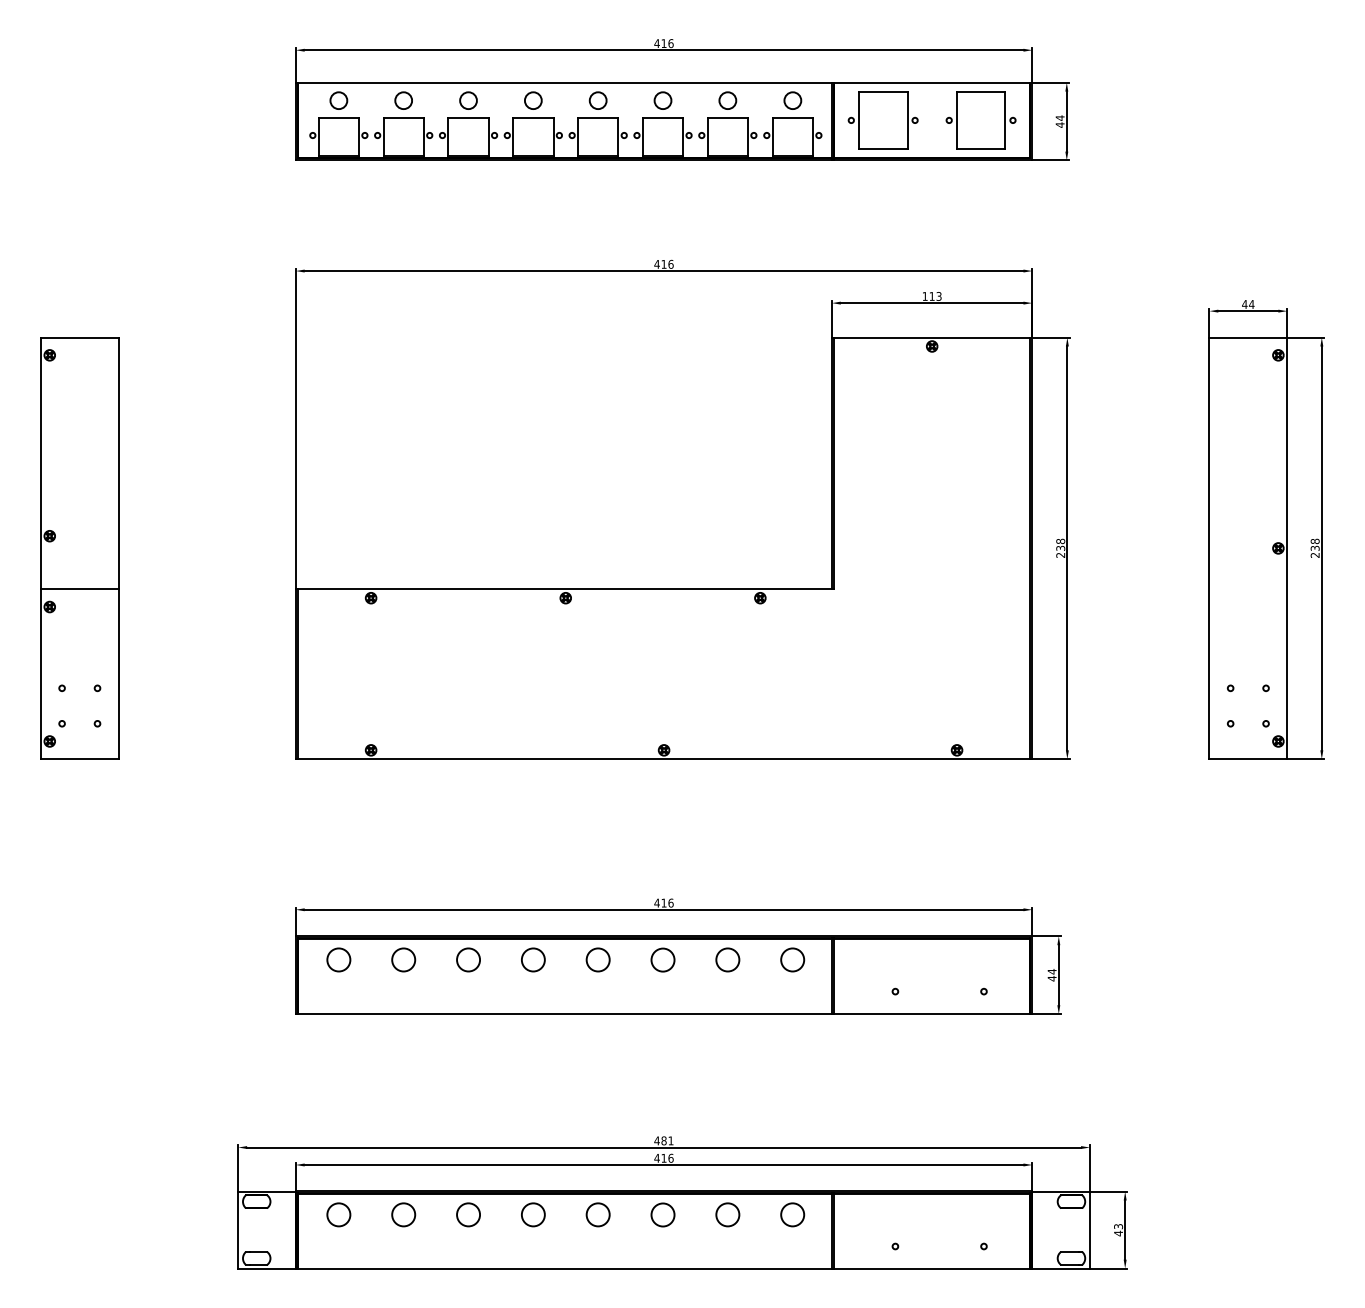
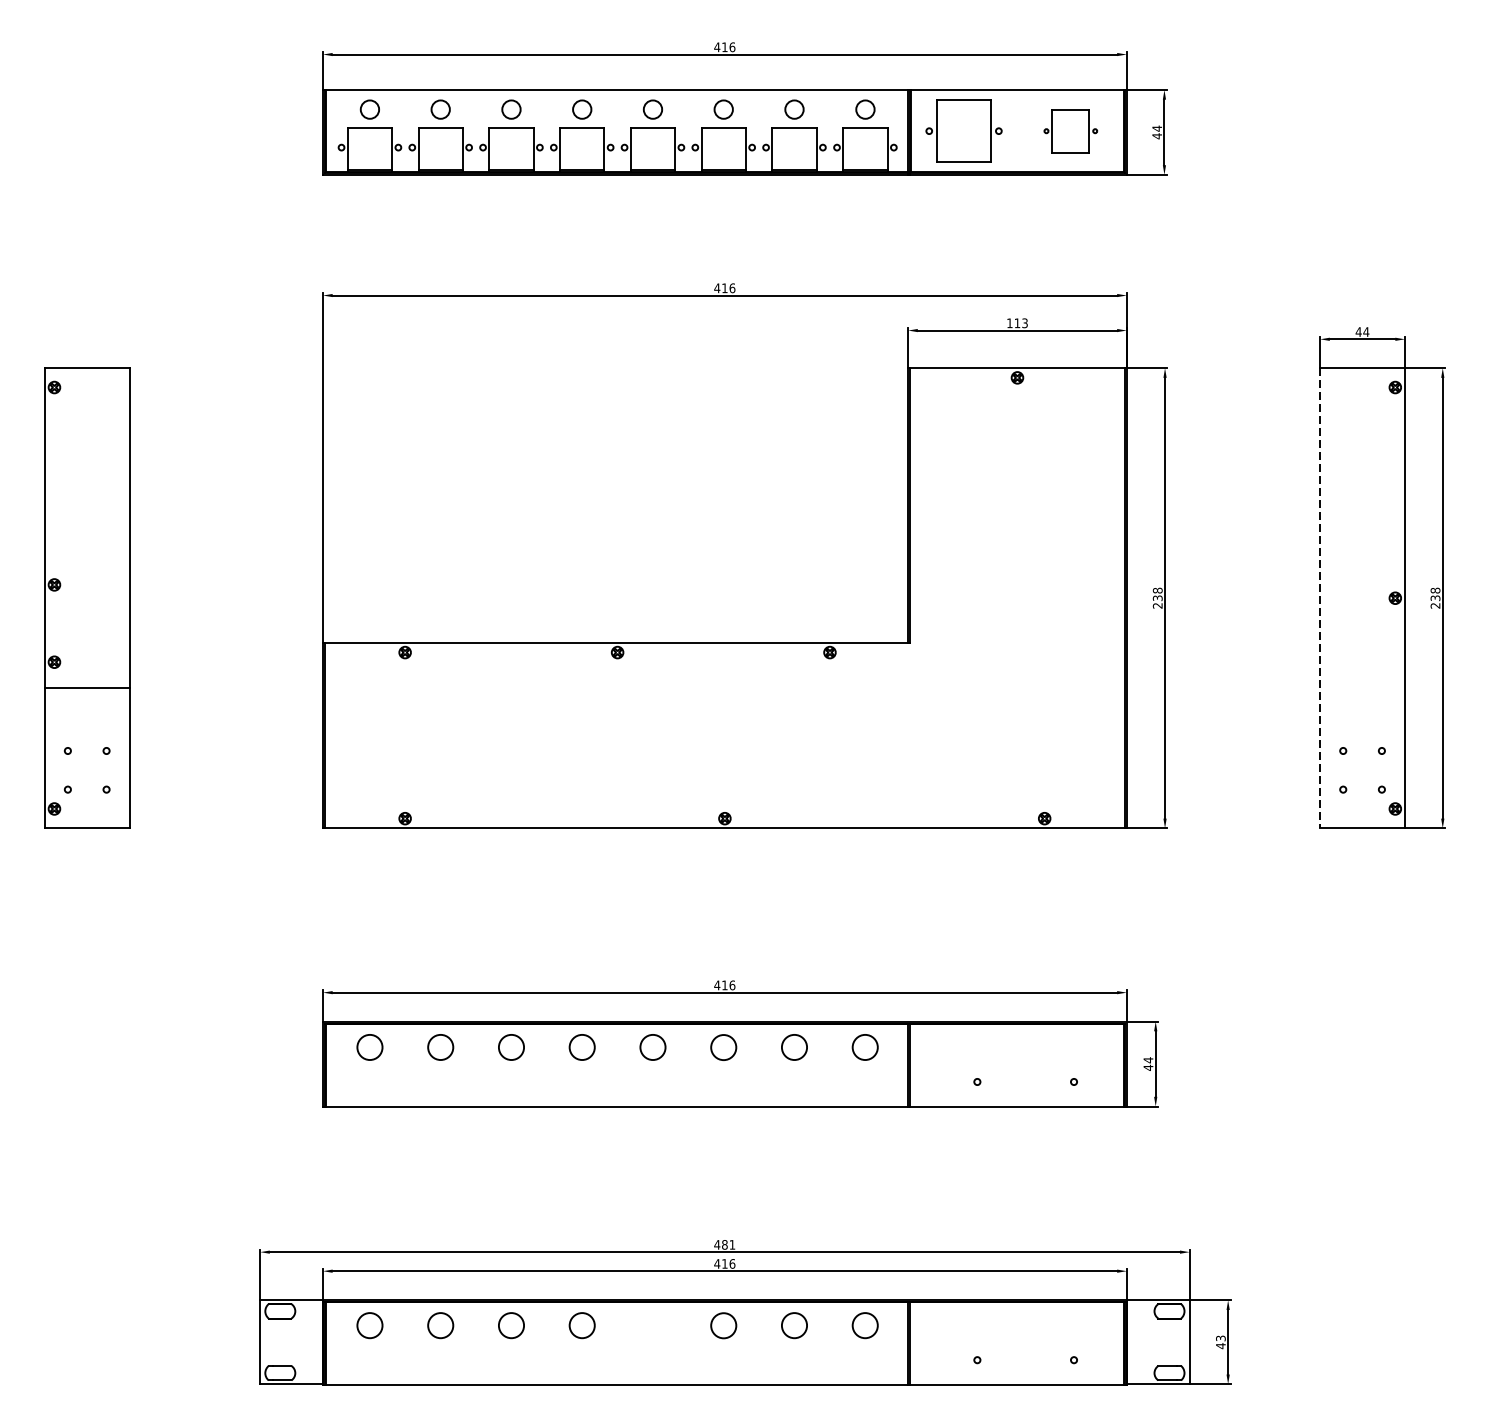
part: (980, 120) -> (1070, 131), size x0.7
line: (1209, 548) -> (1320, 598), solid -> dashed
line: (79, 589) -> (86, 687), moved
circle: (597, 1214) -> (652, 1325), removed

